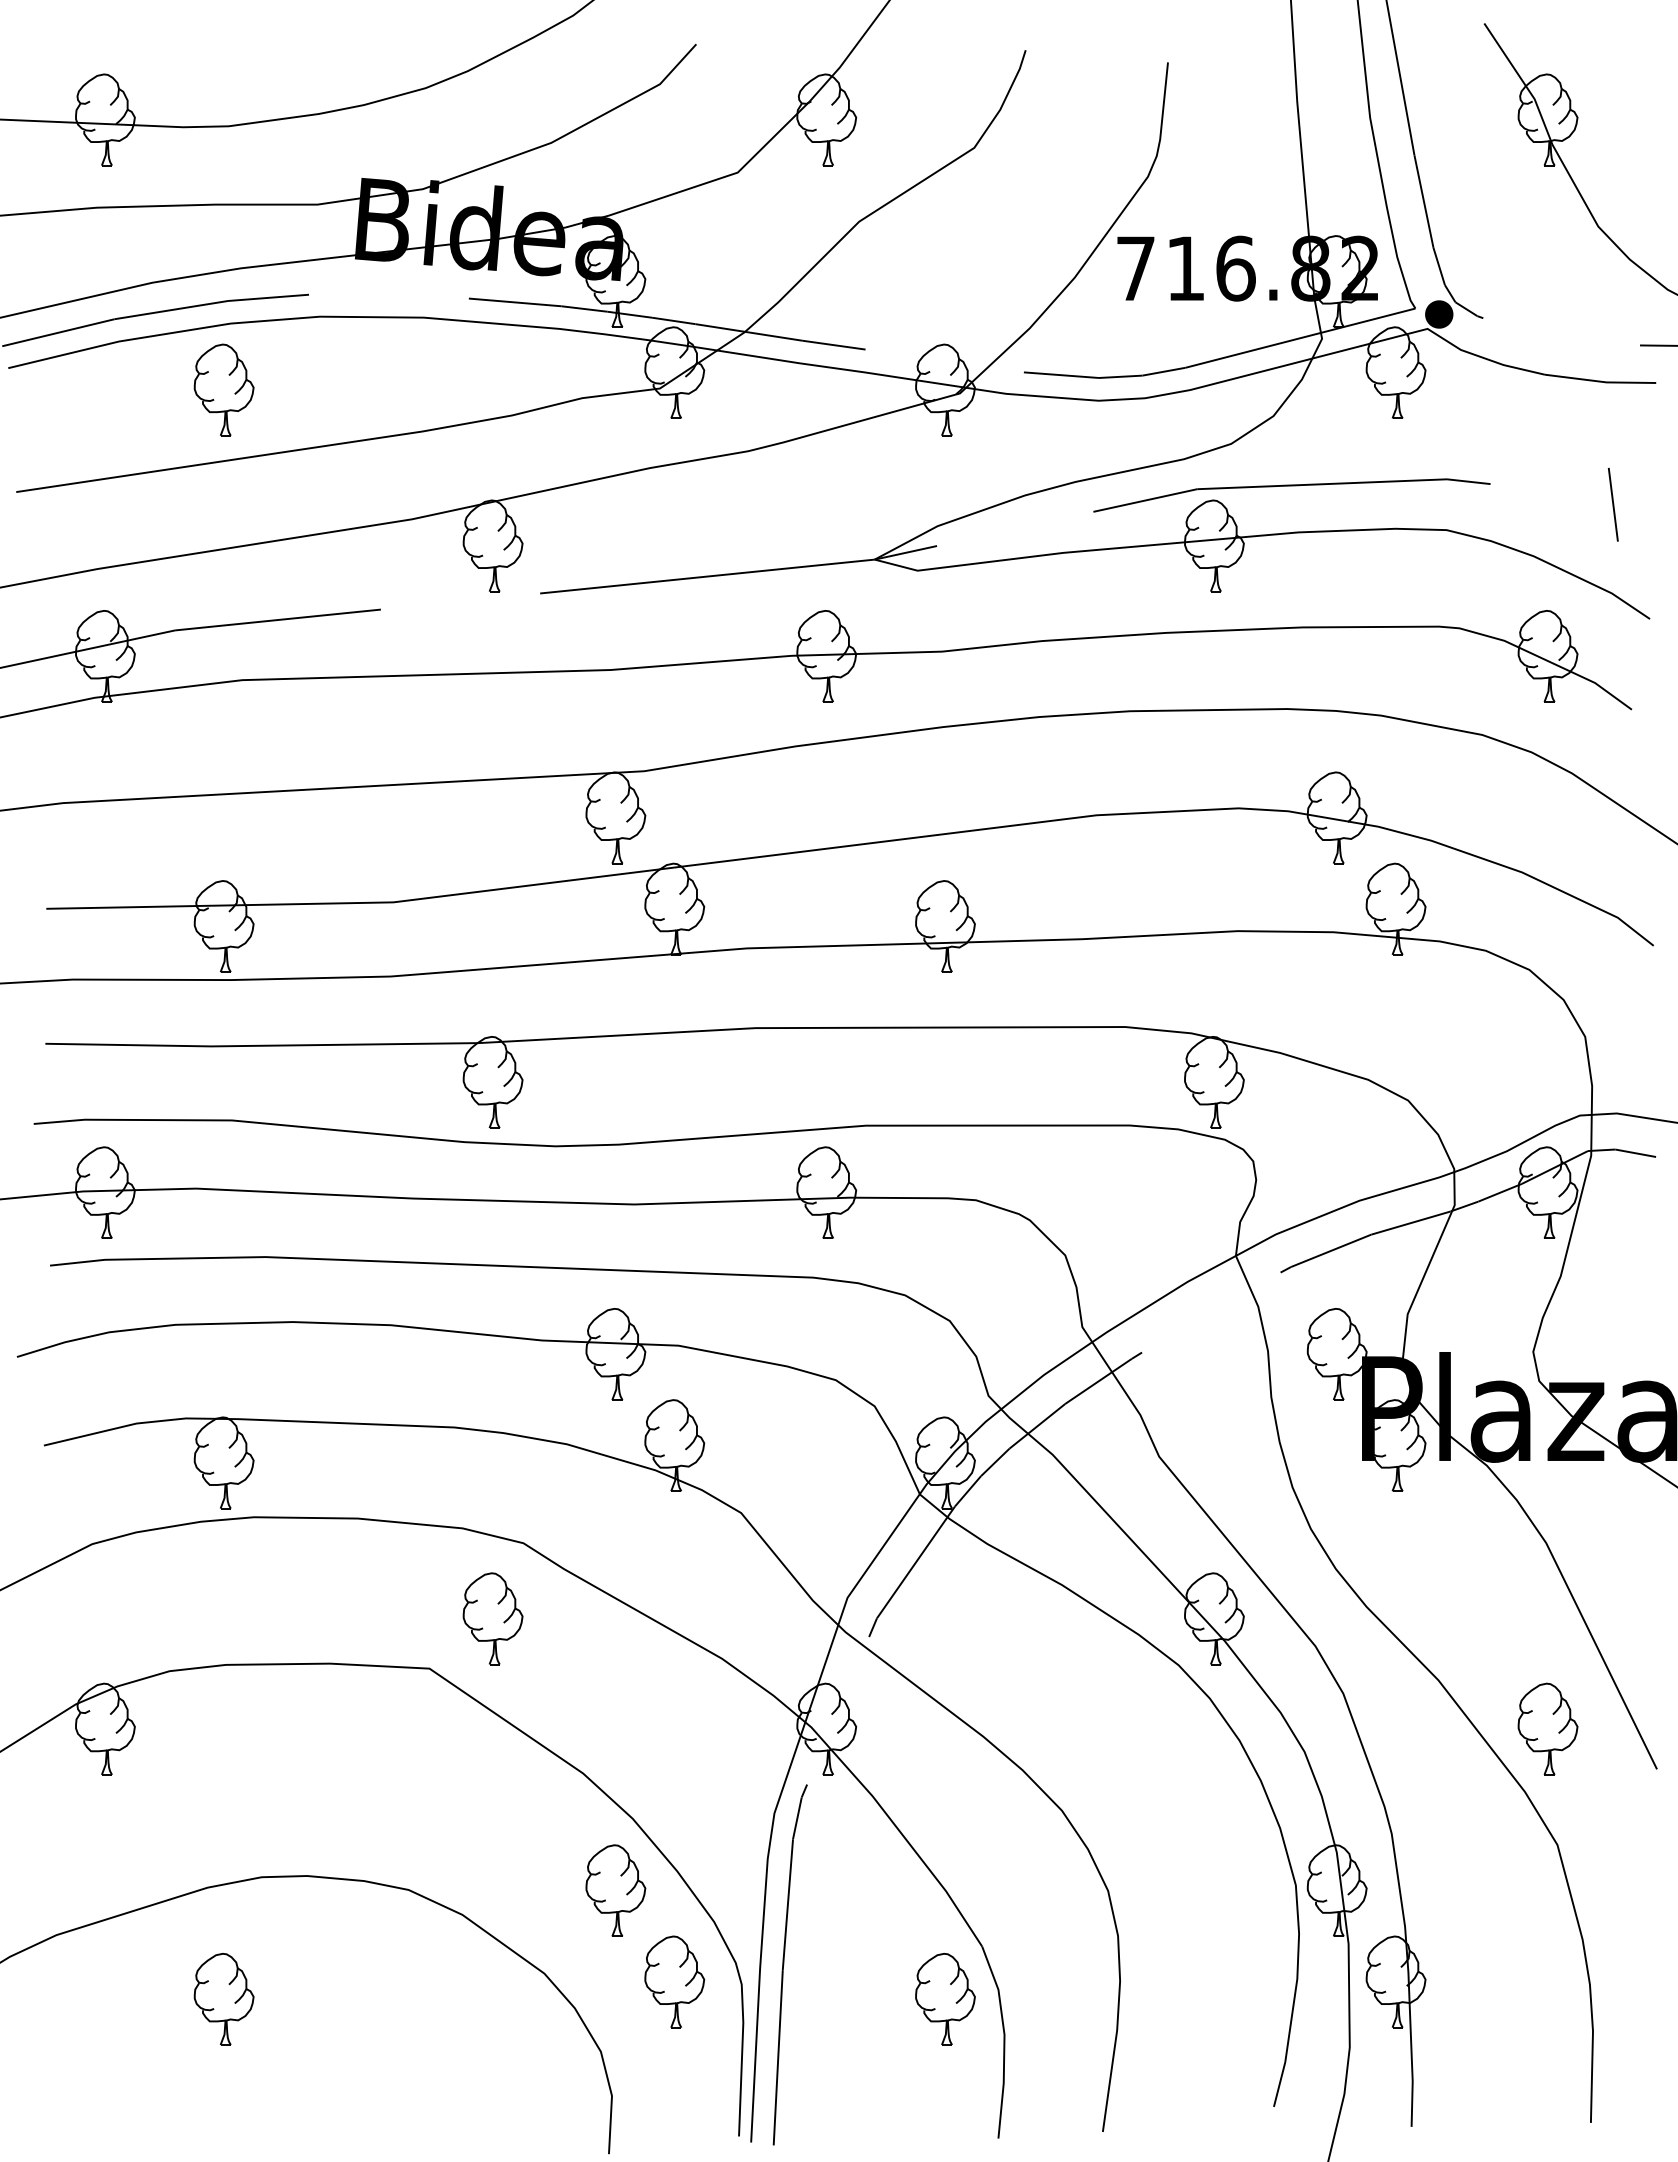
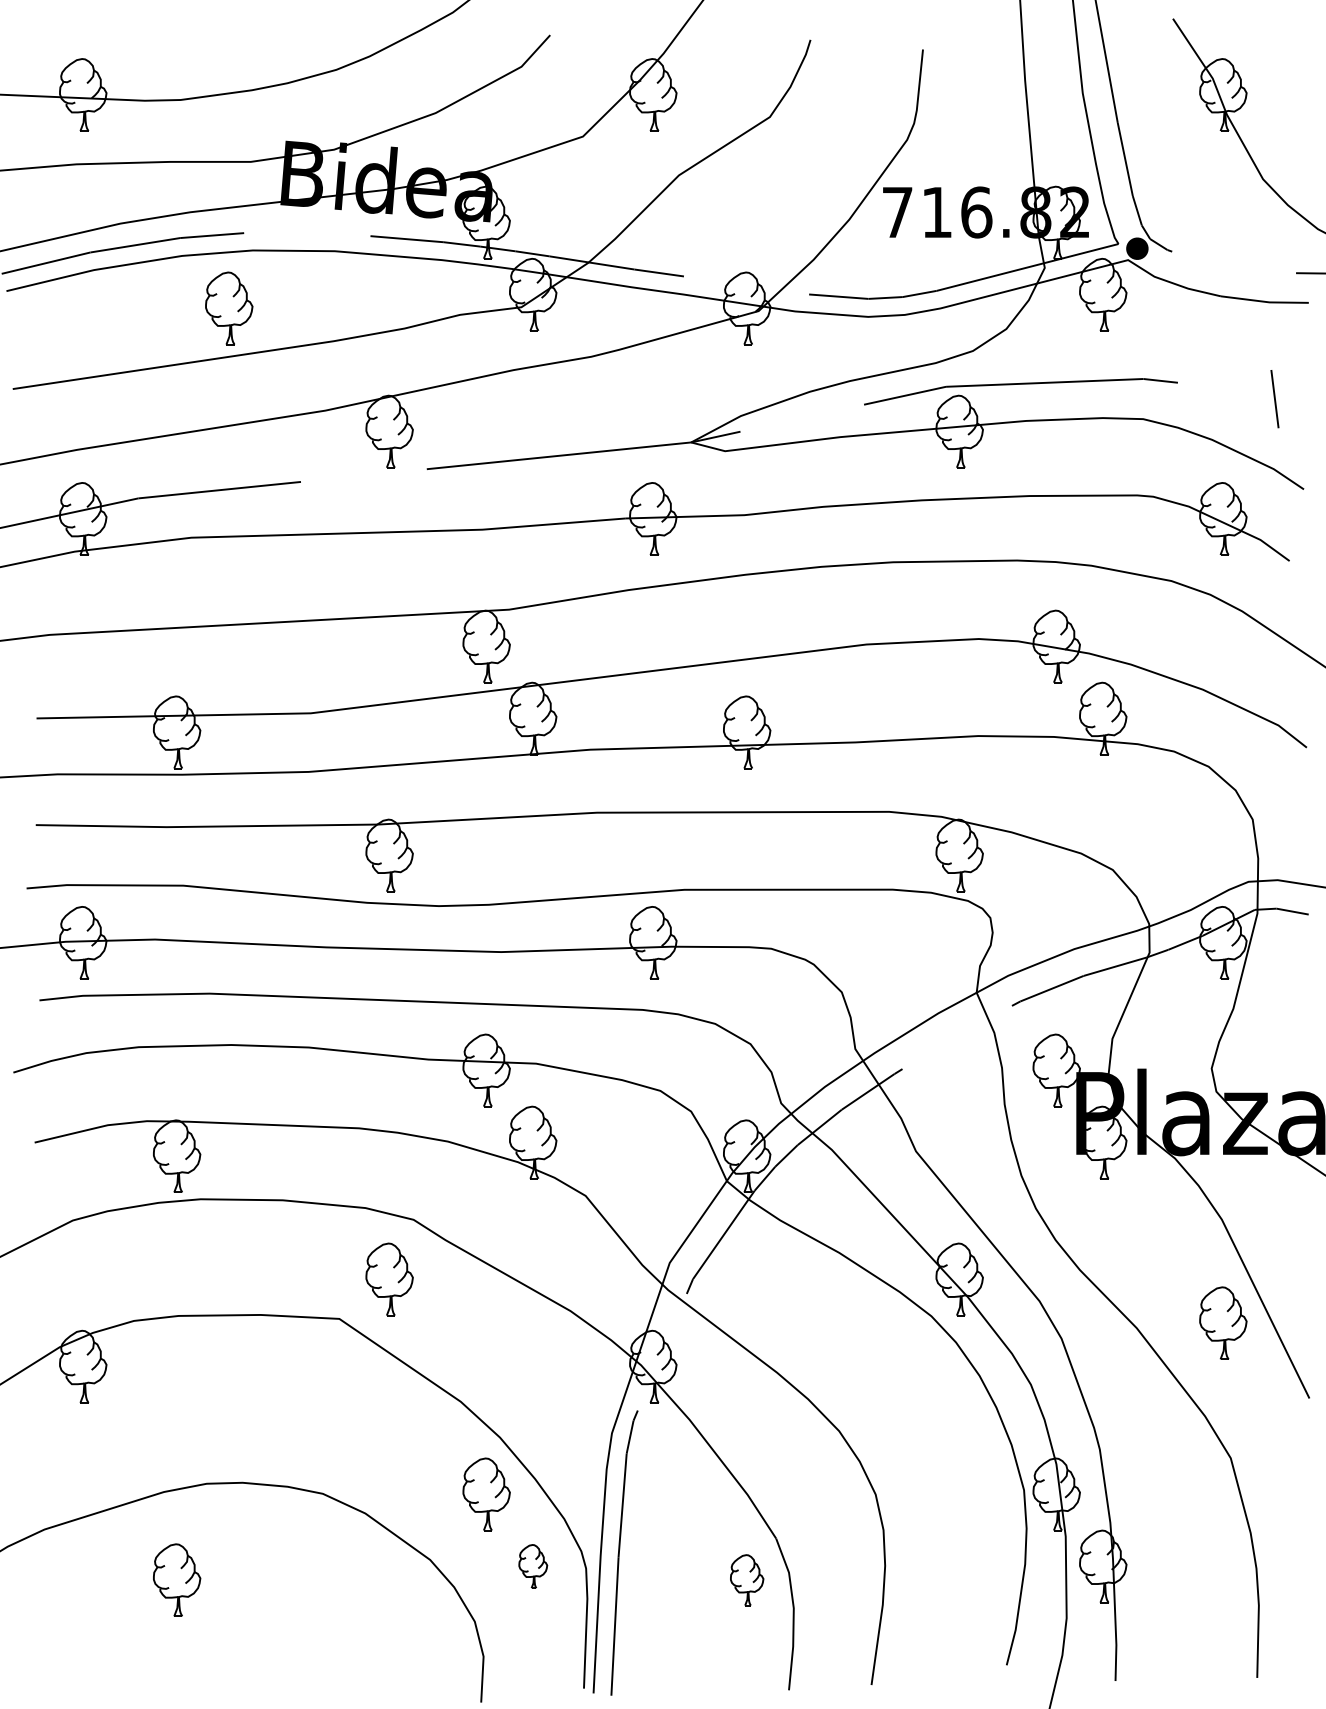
part: (223, 389) -> (228, 308), moved
part: (1547, 1728) -> (1222, 1322), moved
part: (674, 1981) -> (532, 1566), size x0.6
part: (945, 1999) -> (747, 1580), size x0.7

